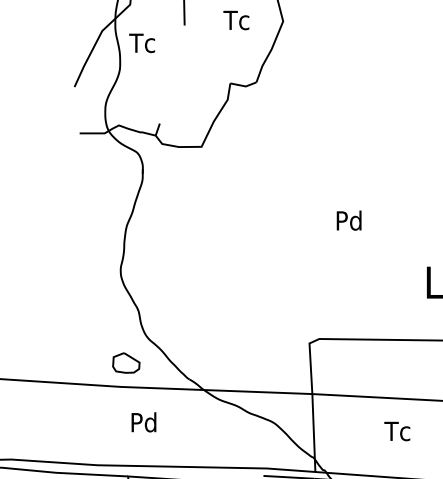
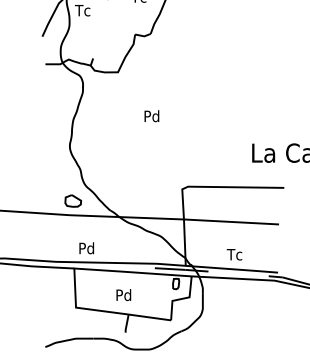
text: (348, 221) -> (151, 116), moved
text: (143, 422) -> (86, 248), moved
text: (397, 431) -> (234, 254), moved

